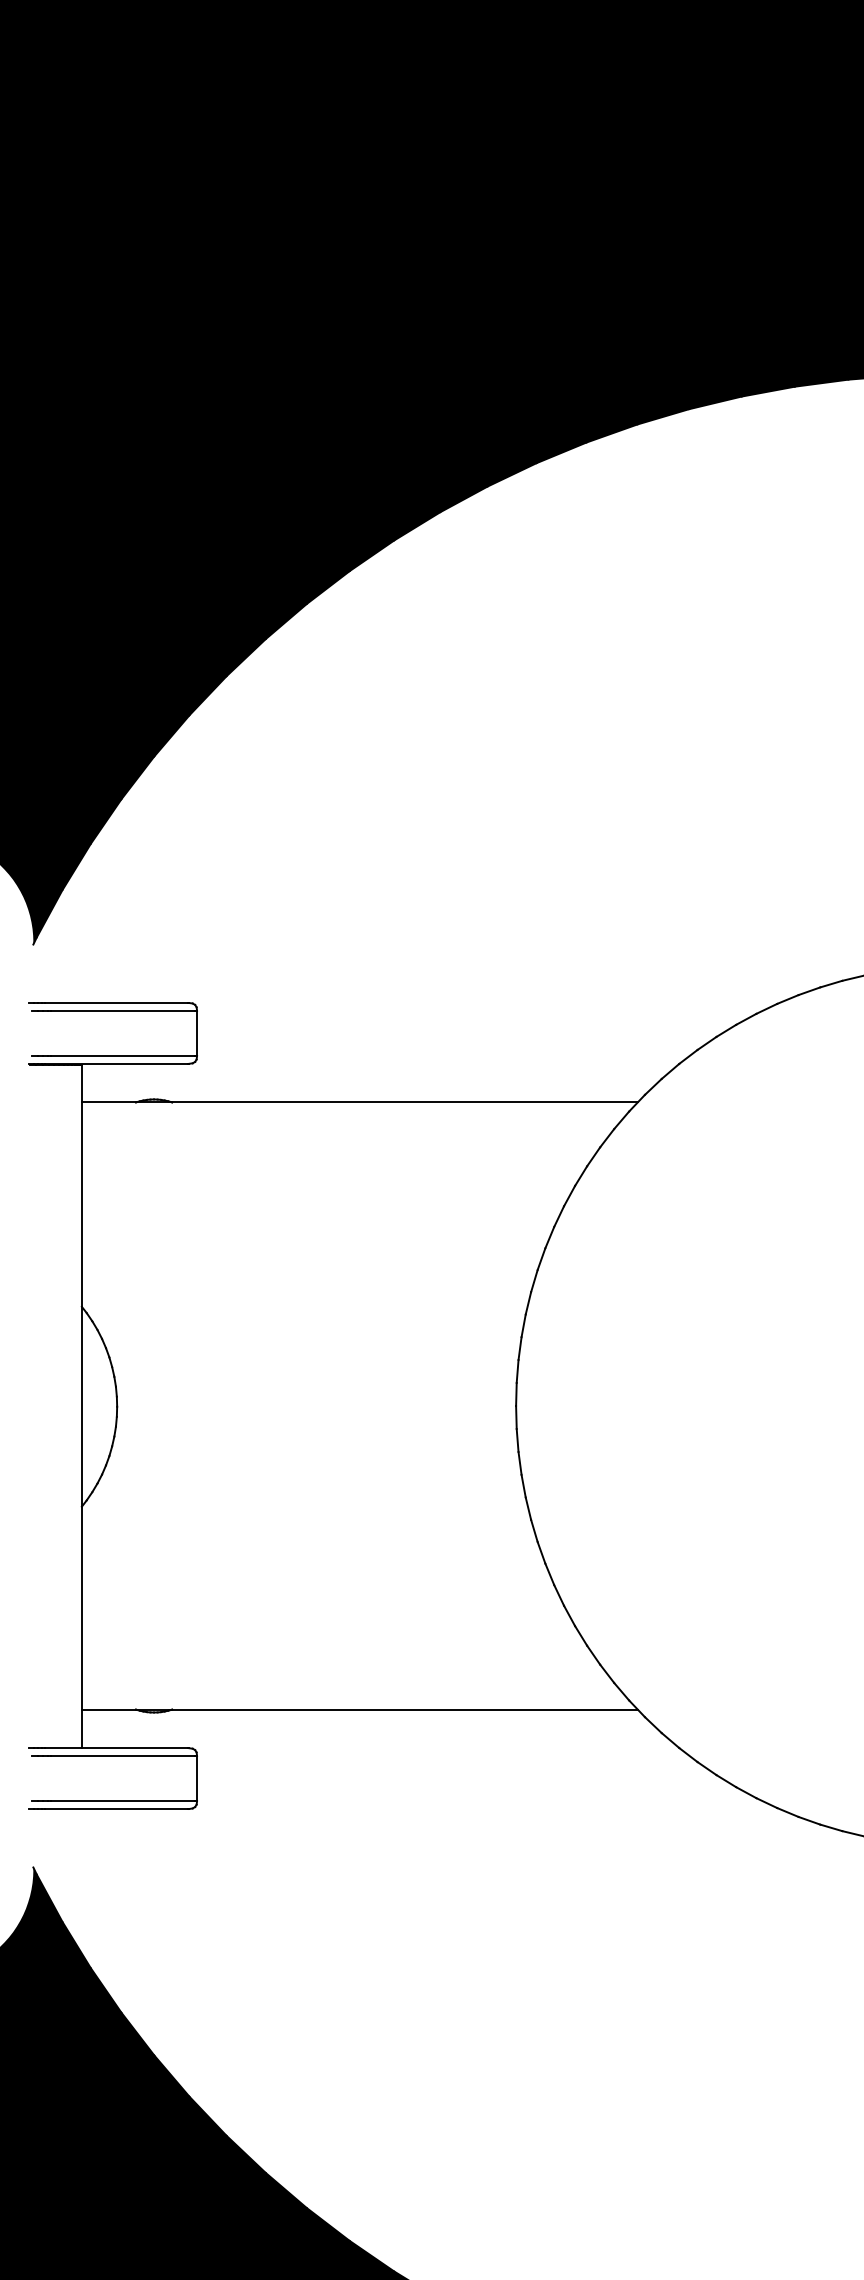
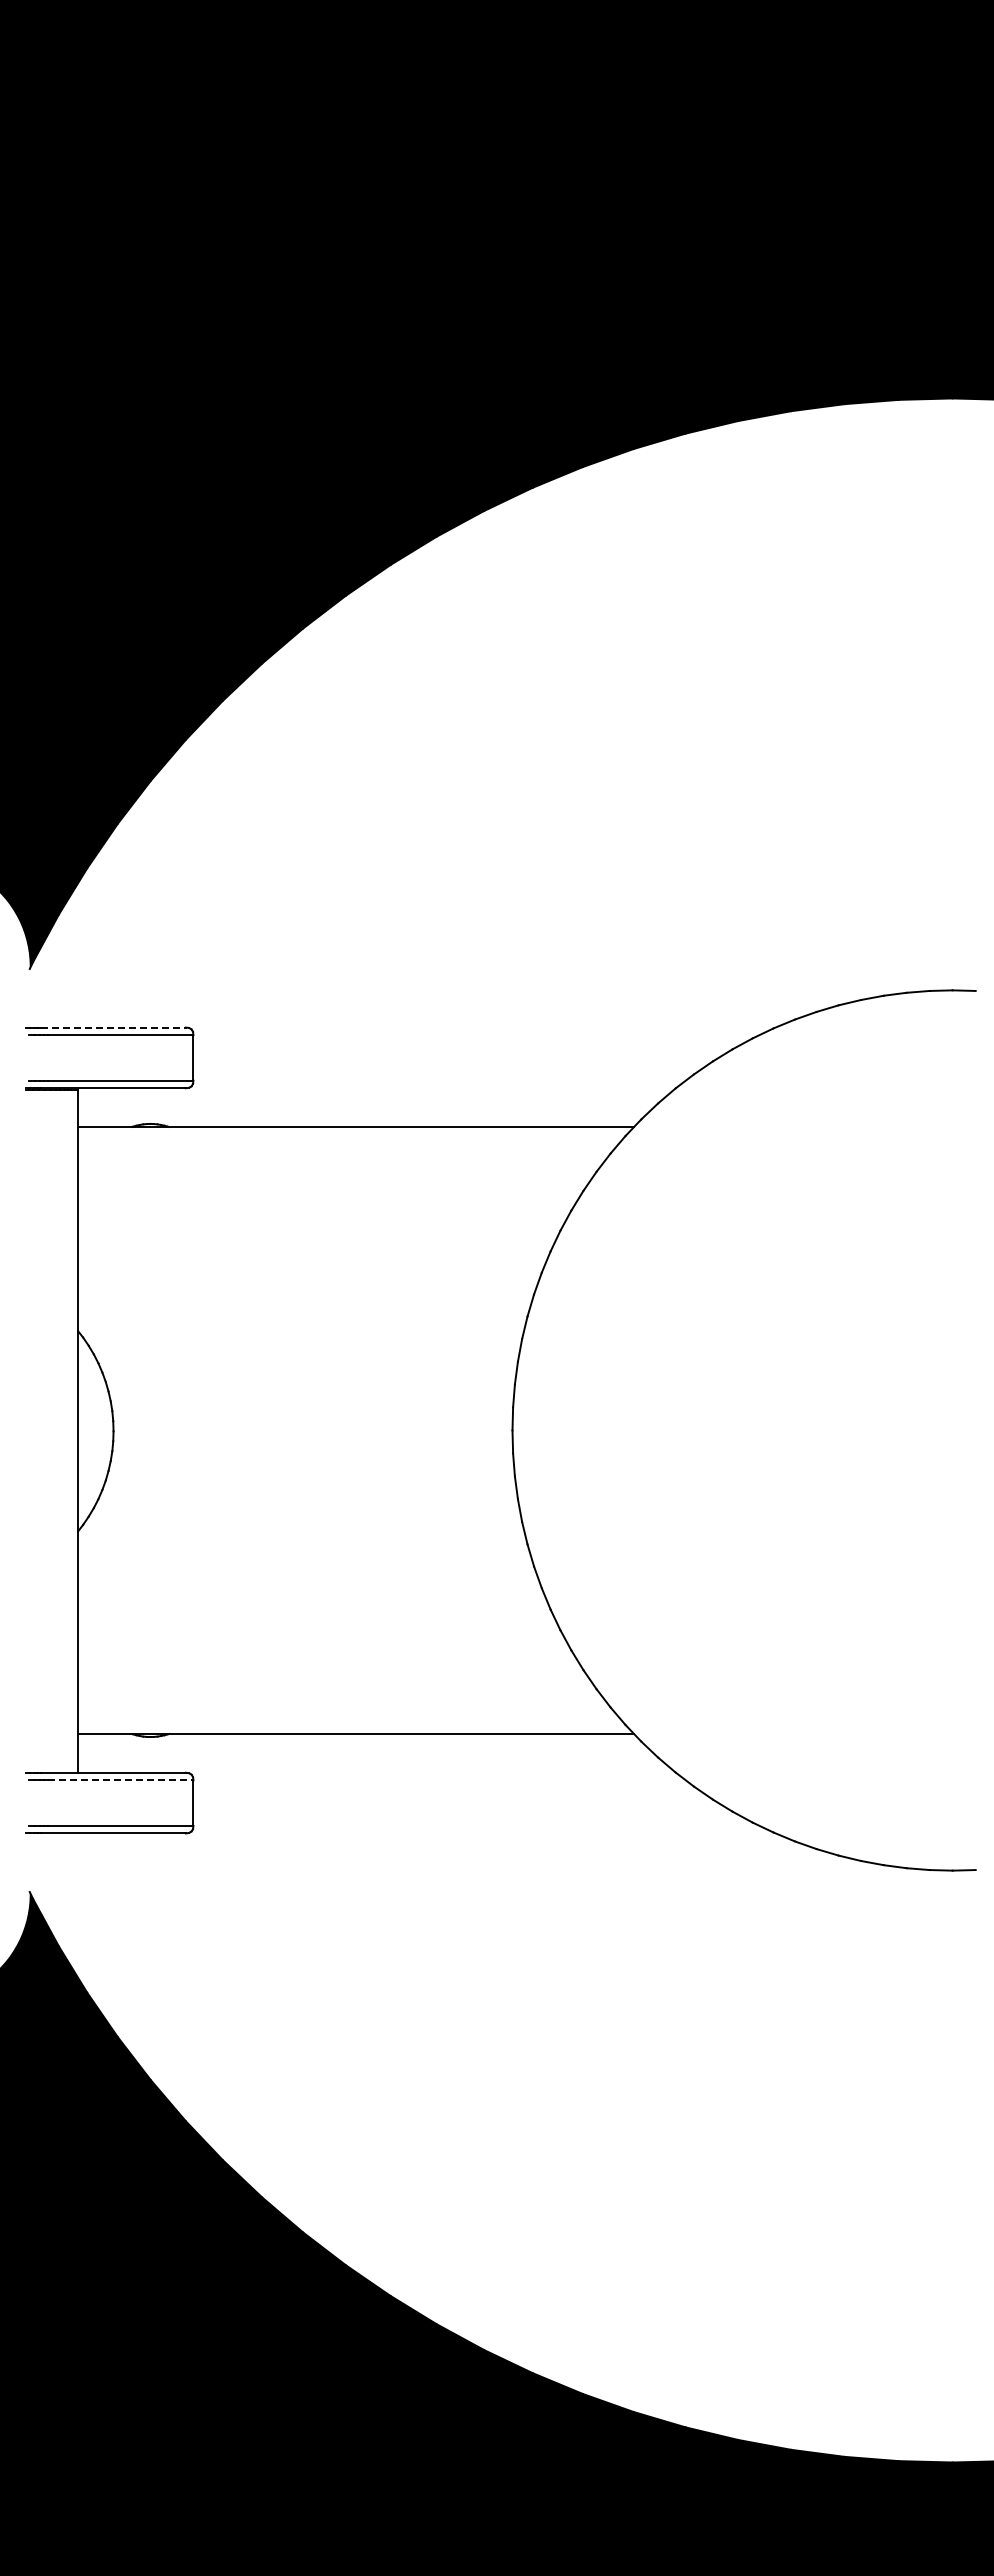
line: (116, 1003) -> (112, 1027), solid -> dashed
line: (124, 1756) -> (120, 1780), solid -> dashed

